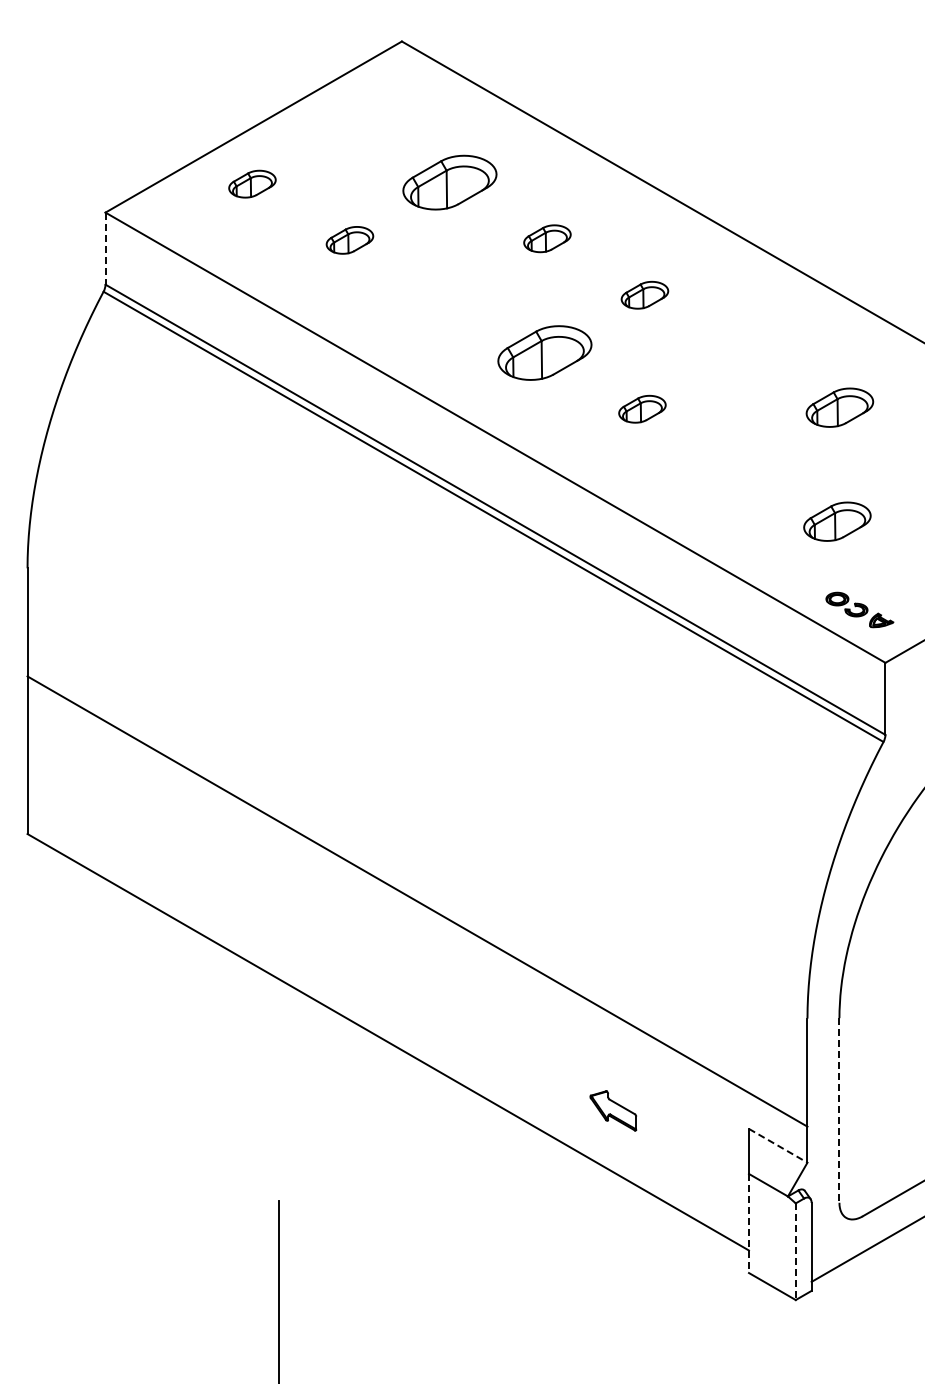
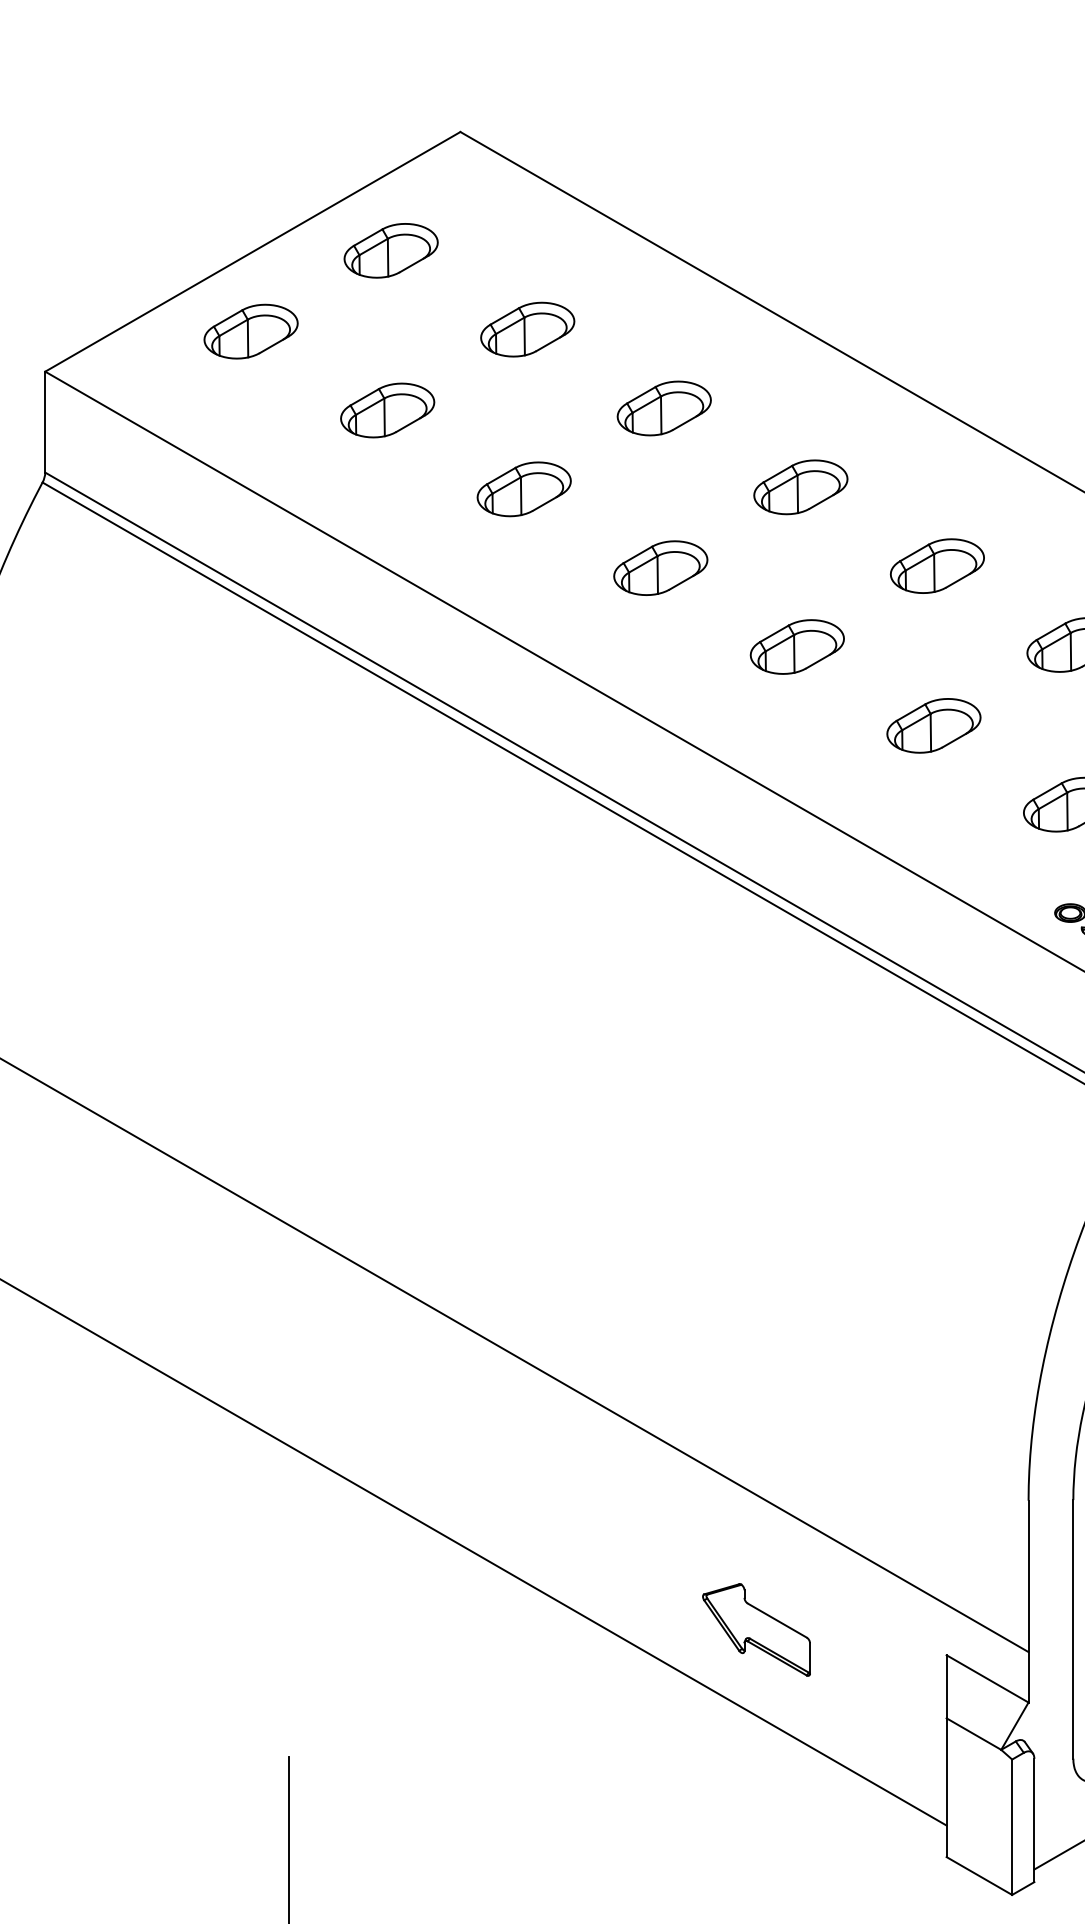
part: (352, 126) -> (391, 251), added
part: (449, 182) -> (527, 329), size x0.71
part: (252, 184) -> (251, 332), size x1.43
part: (547, 238) -> (664, 407), size x1.43
part: (349, 240) -> (387, 410), size x1.43
line: (105, 249) -> (45, 423), dashed -> solid
part: (644, 295) -> (800, 487), size x1.43
part: (447, 296) -> (524, 489), added
part: (742, 351) -> (937, 566), added
part: (544, 352) -> (660, 567), size x0.71
part: (642, 409) -> (797, 647), size x1.43
part: (739, 465) -> (933, 725), added
part: (613, 1110) -> (756, 1629), size x1.67
line: (839, 1110) -> (1073, 1629), dashed -> solid
line: (778, 1145) -> (987, 1678), dashed -> solid
line: (748, 1223) -> (945, 1787), dashed -> solid
line: (795, 1252) -> (1011, 1828), dashed -> solid

